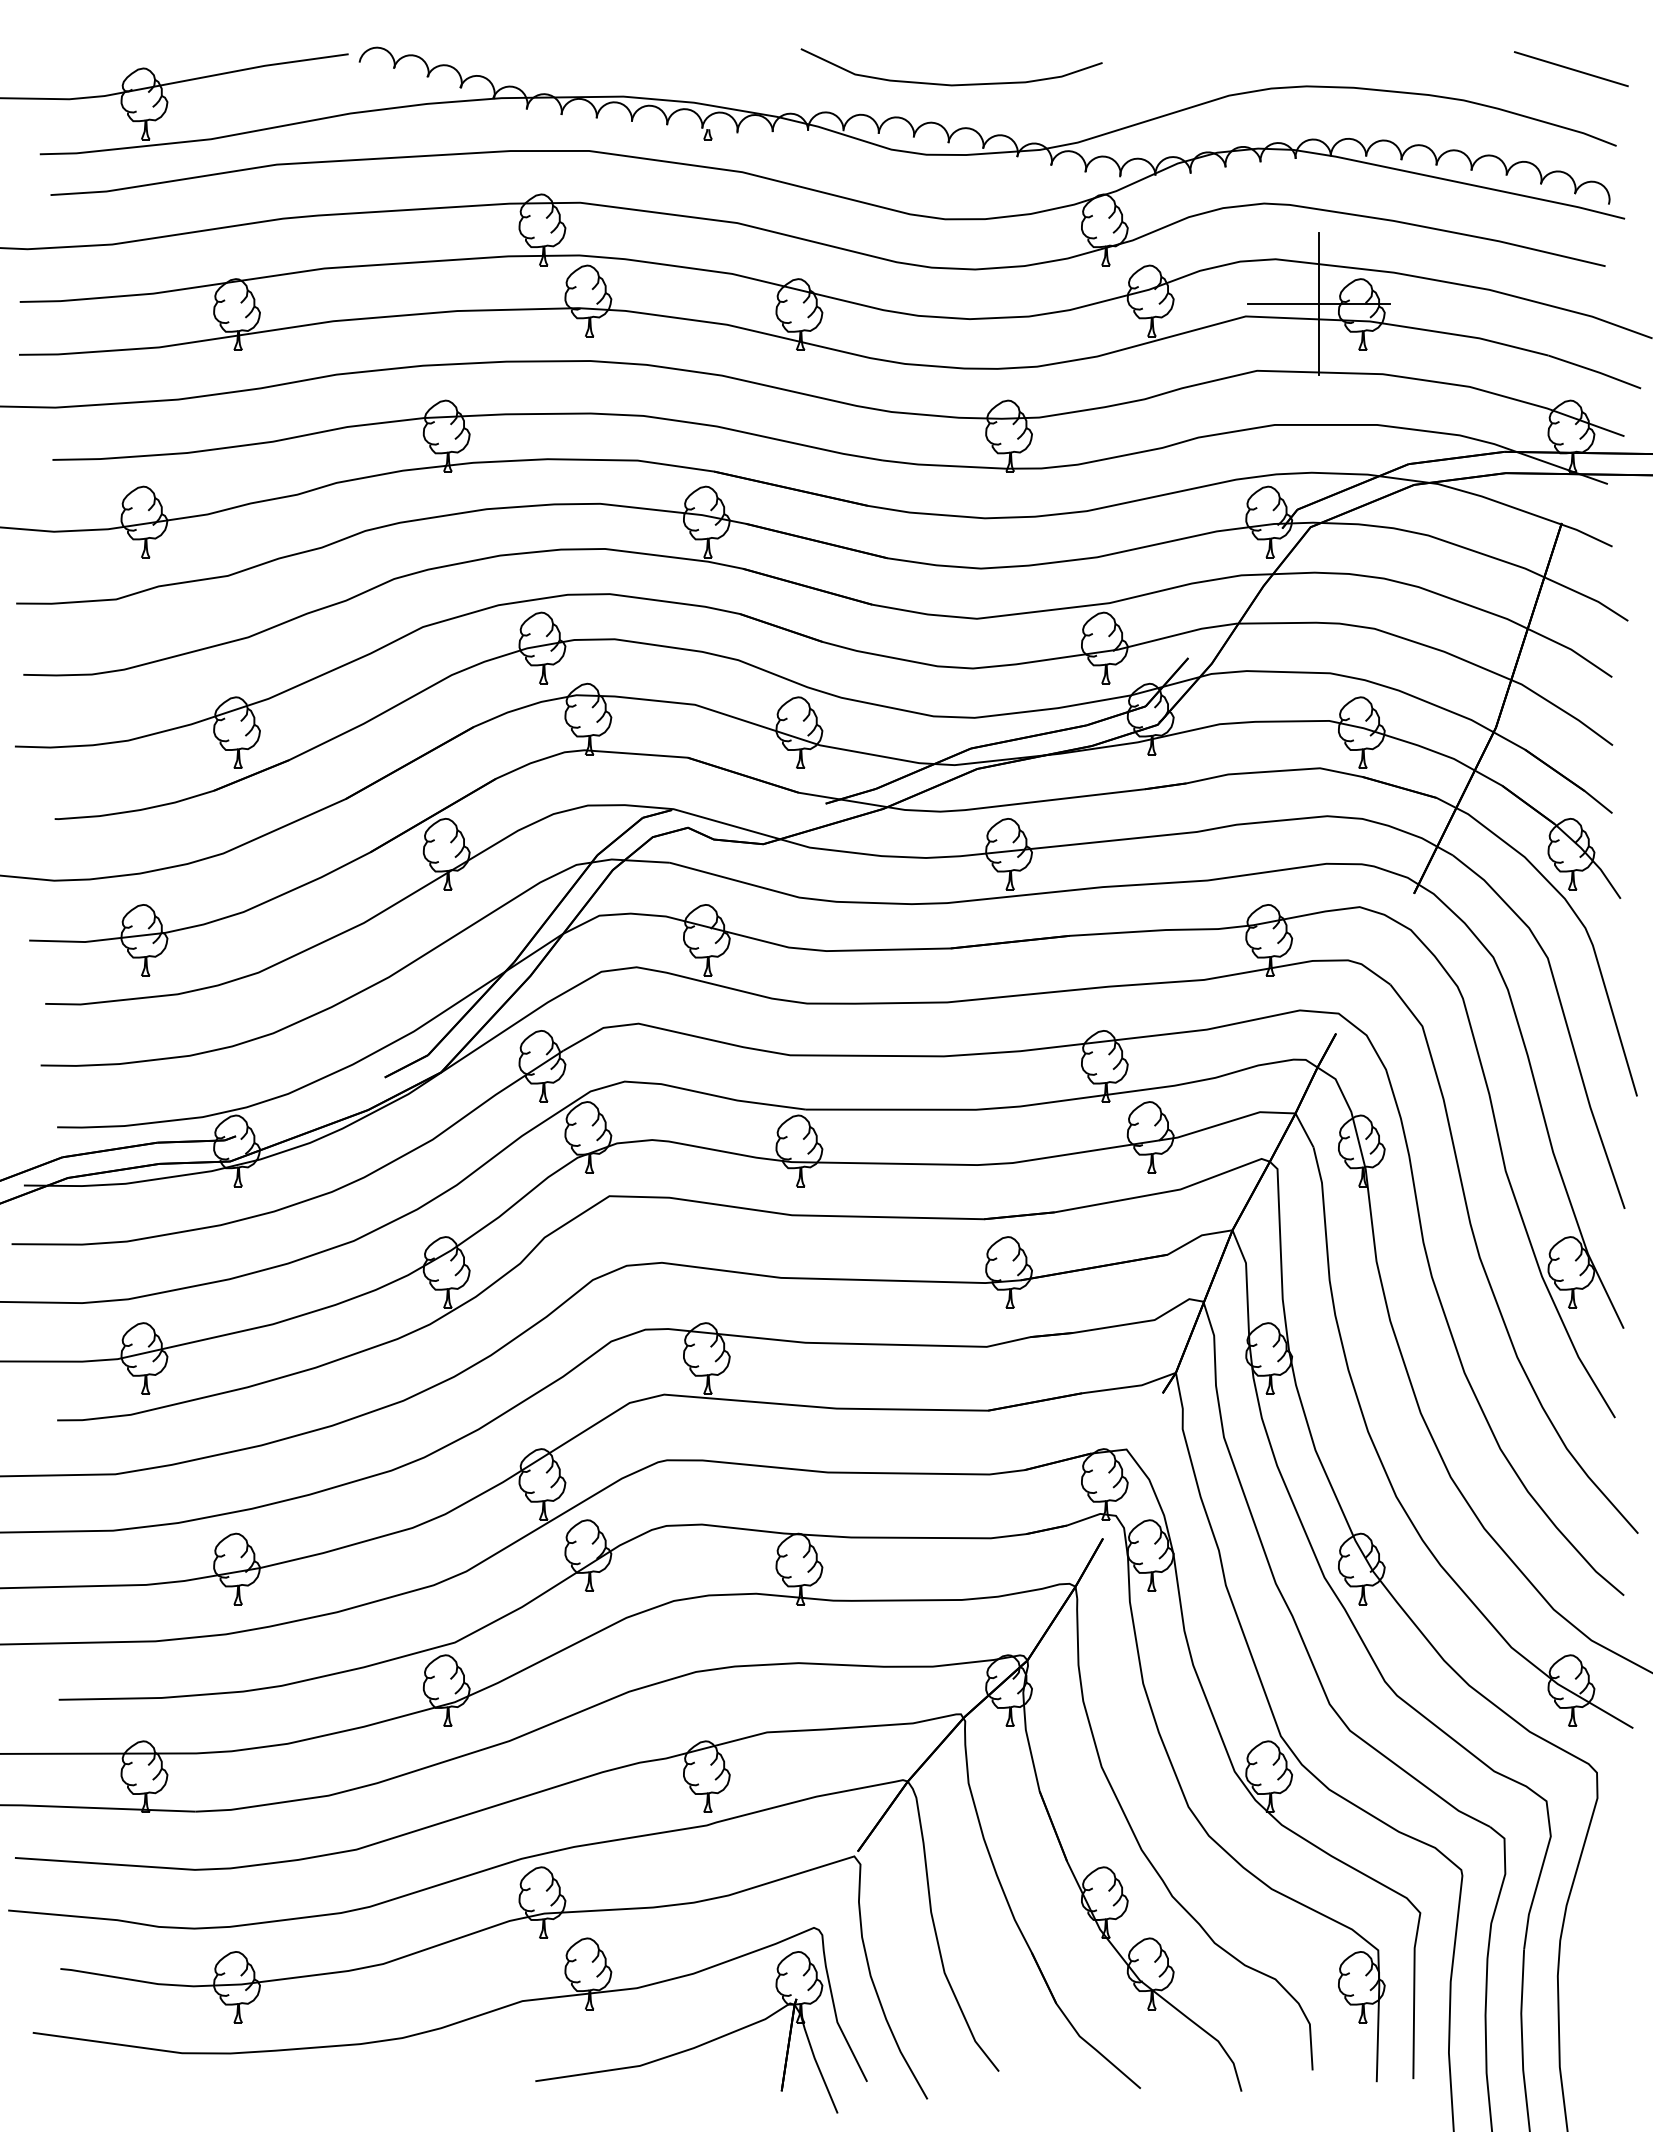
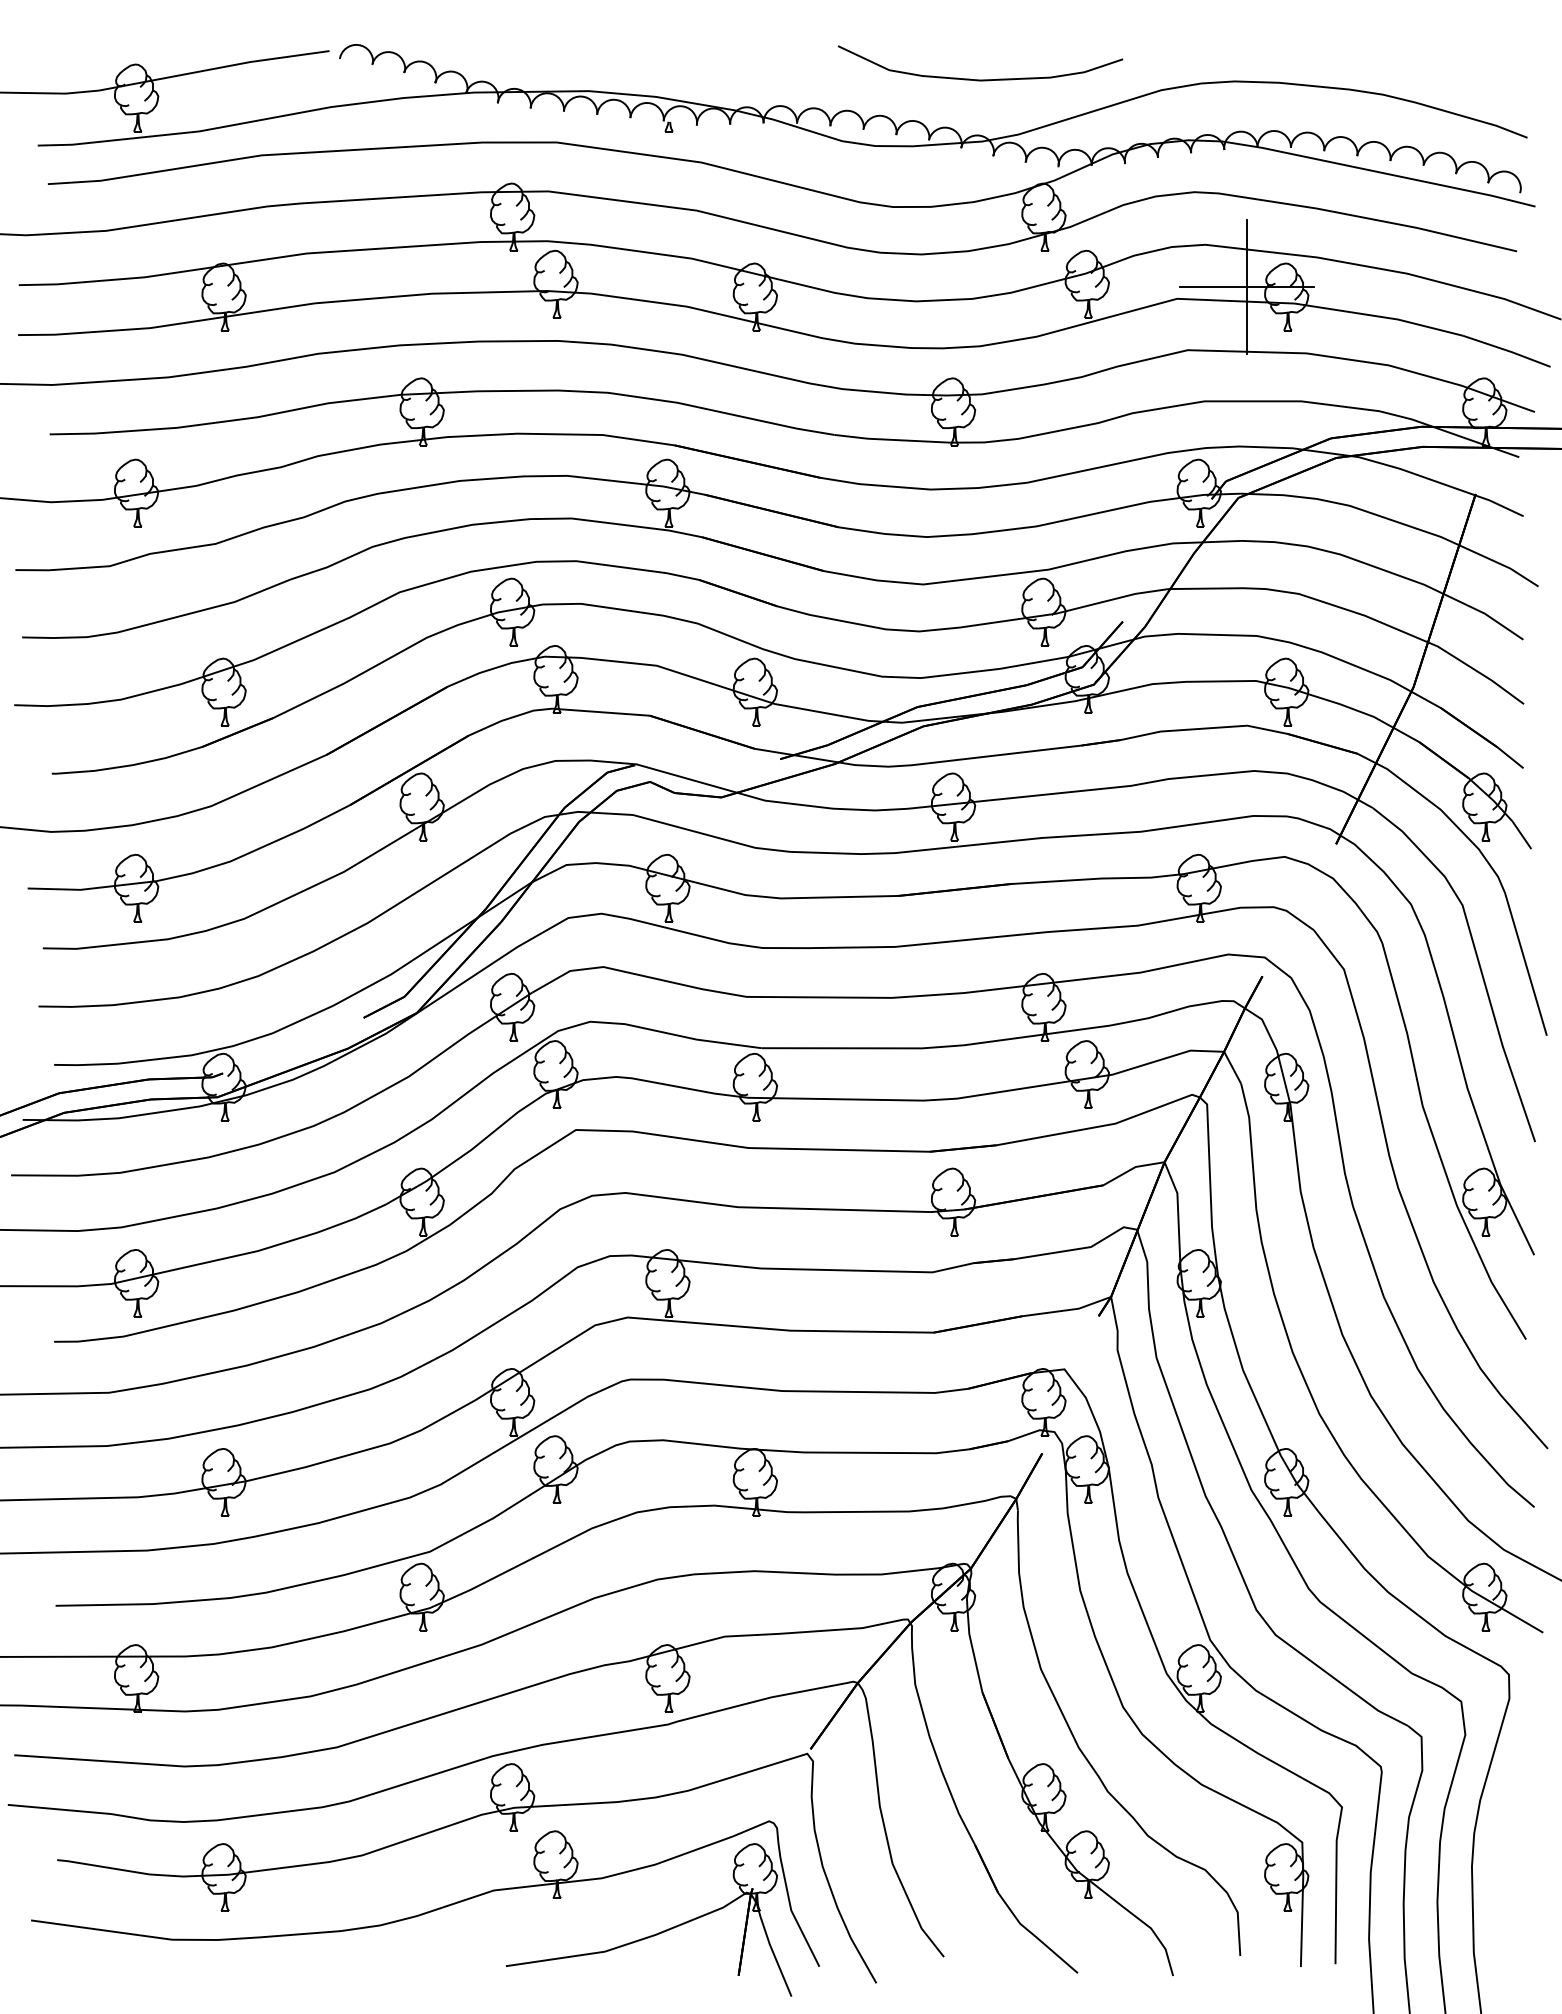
line: (1571, 69) -> (1484, 65), removed
curve: (951, 84) -> (980, 79), moved

